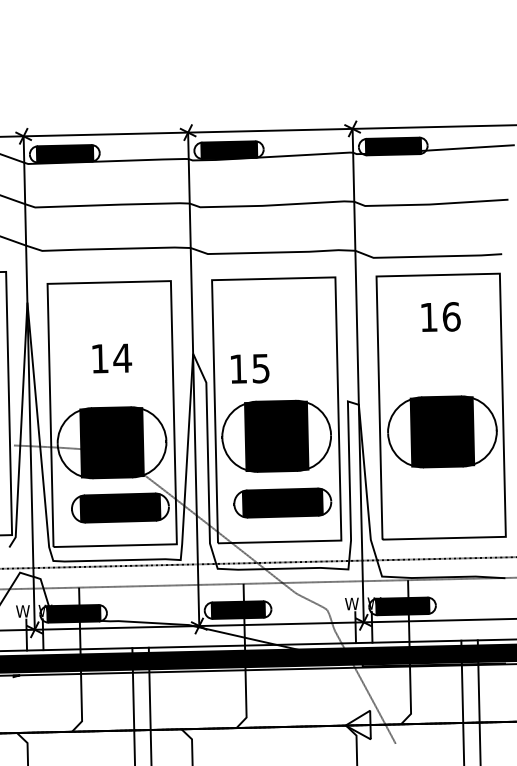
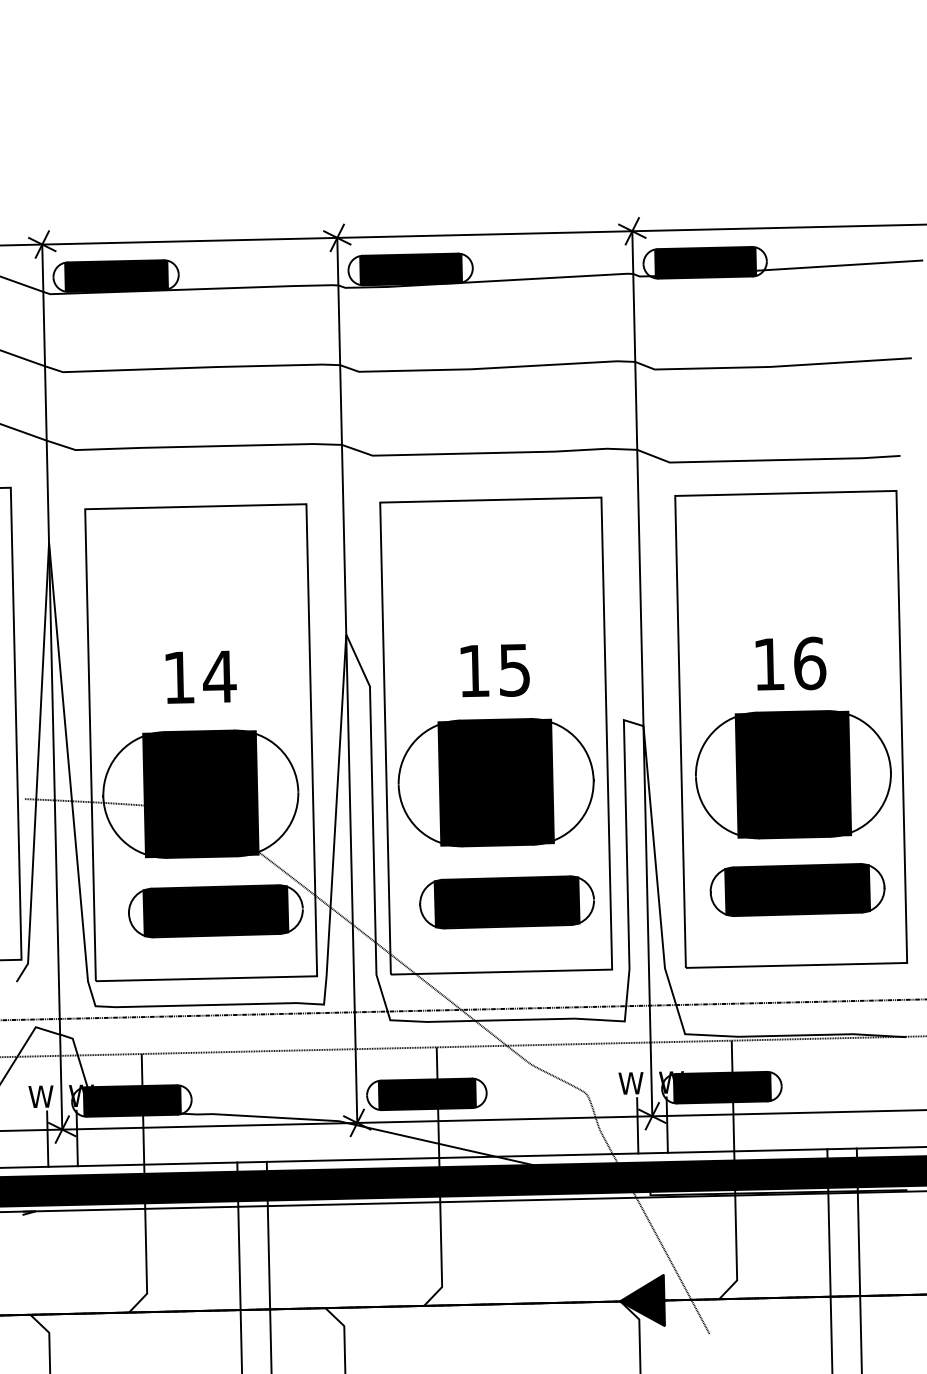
text: (440, 316) -> (789, 662), moved
text: (112, 358) -> (201, 677), moved
text: (250, 368) -> (495, 669), moved
part: (444, 495) -> (797, 888), added
fill: (357, 724) -> (641, 1299), added

